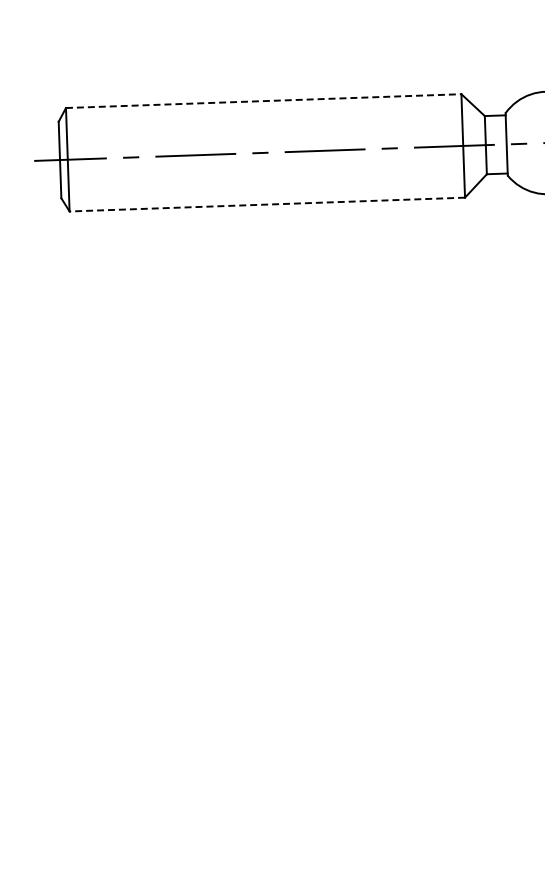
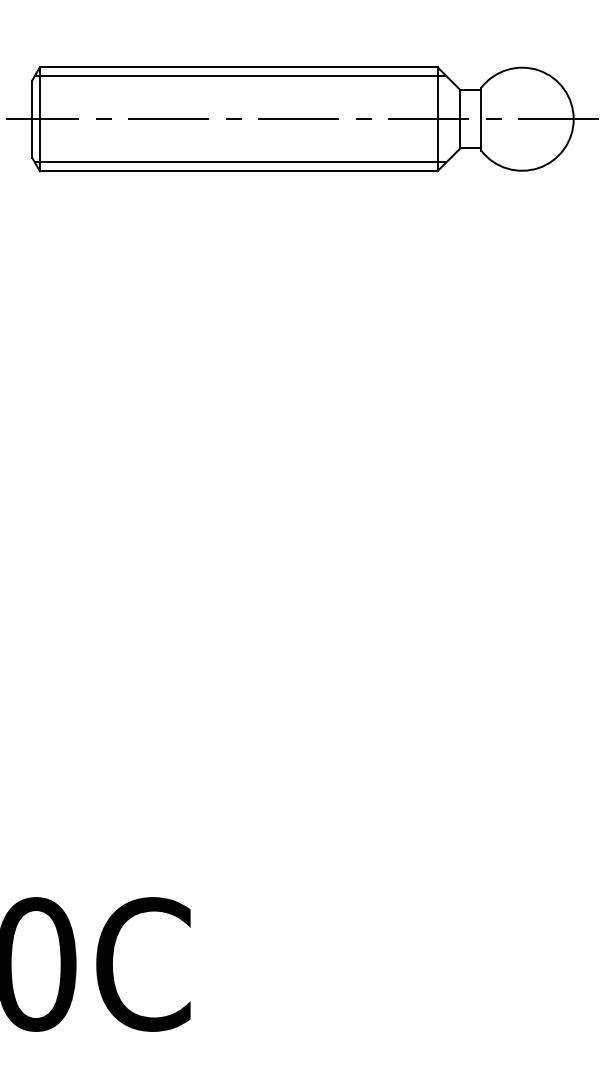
line: (263, 101) -> (238, 67), dashed -> solid
line: (265, 110) -> (240, 76), added
line: (268, 195) -> (240, 162), added
line: (267, 204) -> (238, 171), dashed -> solid

